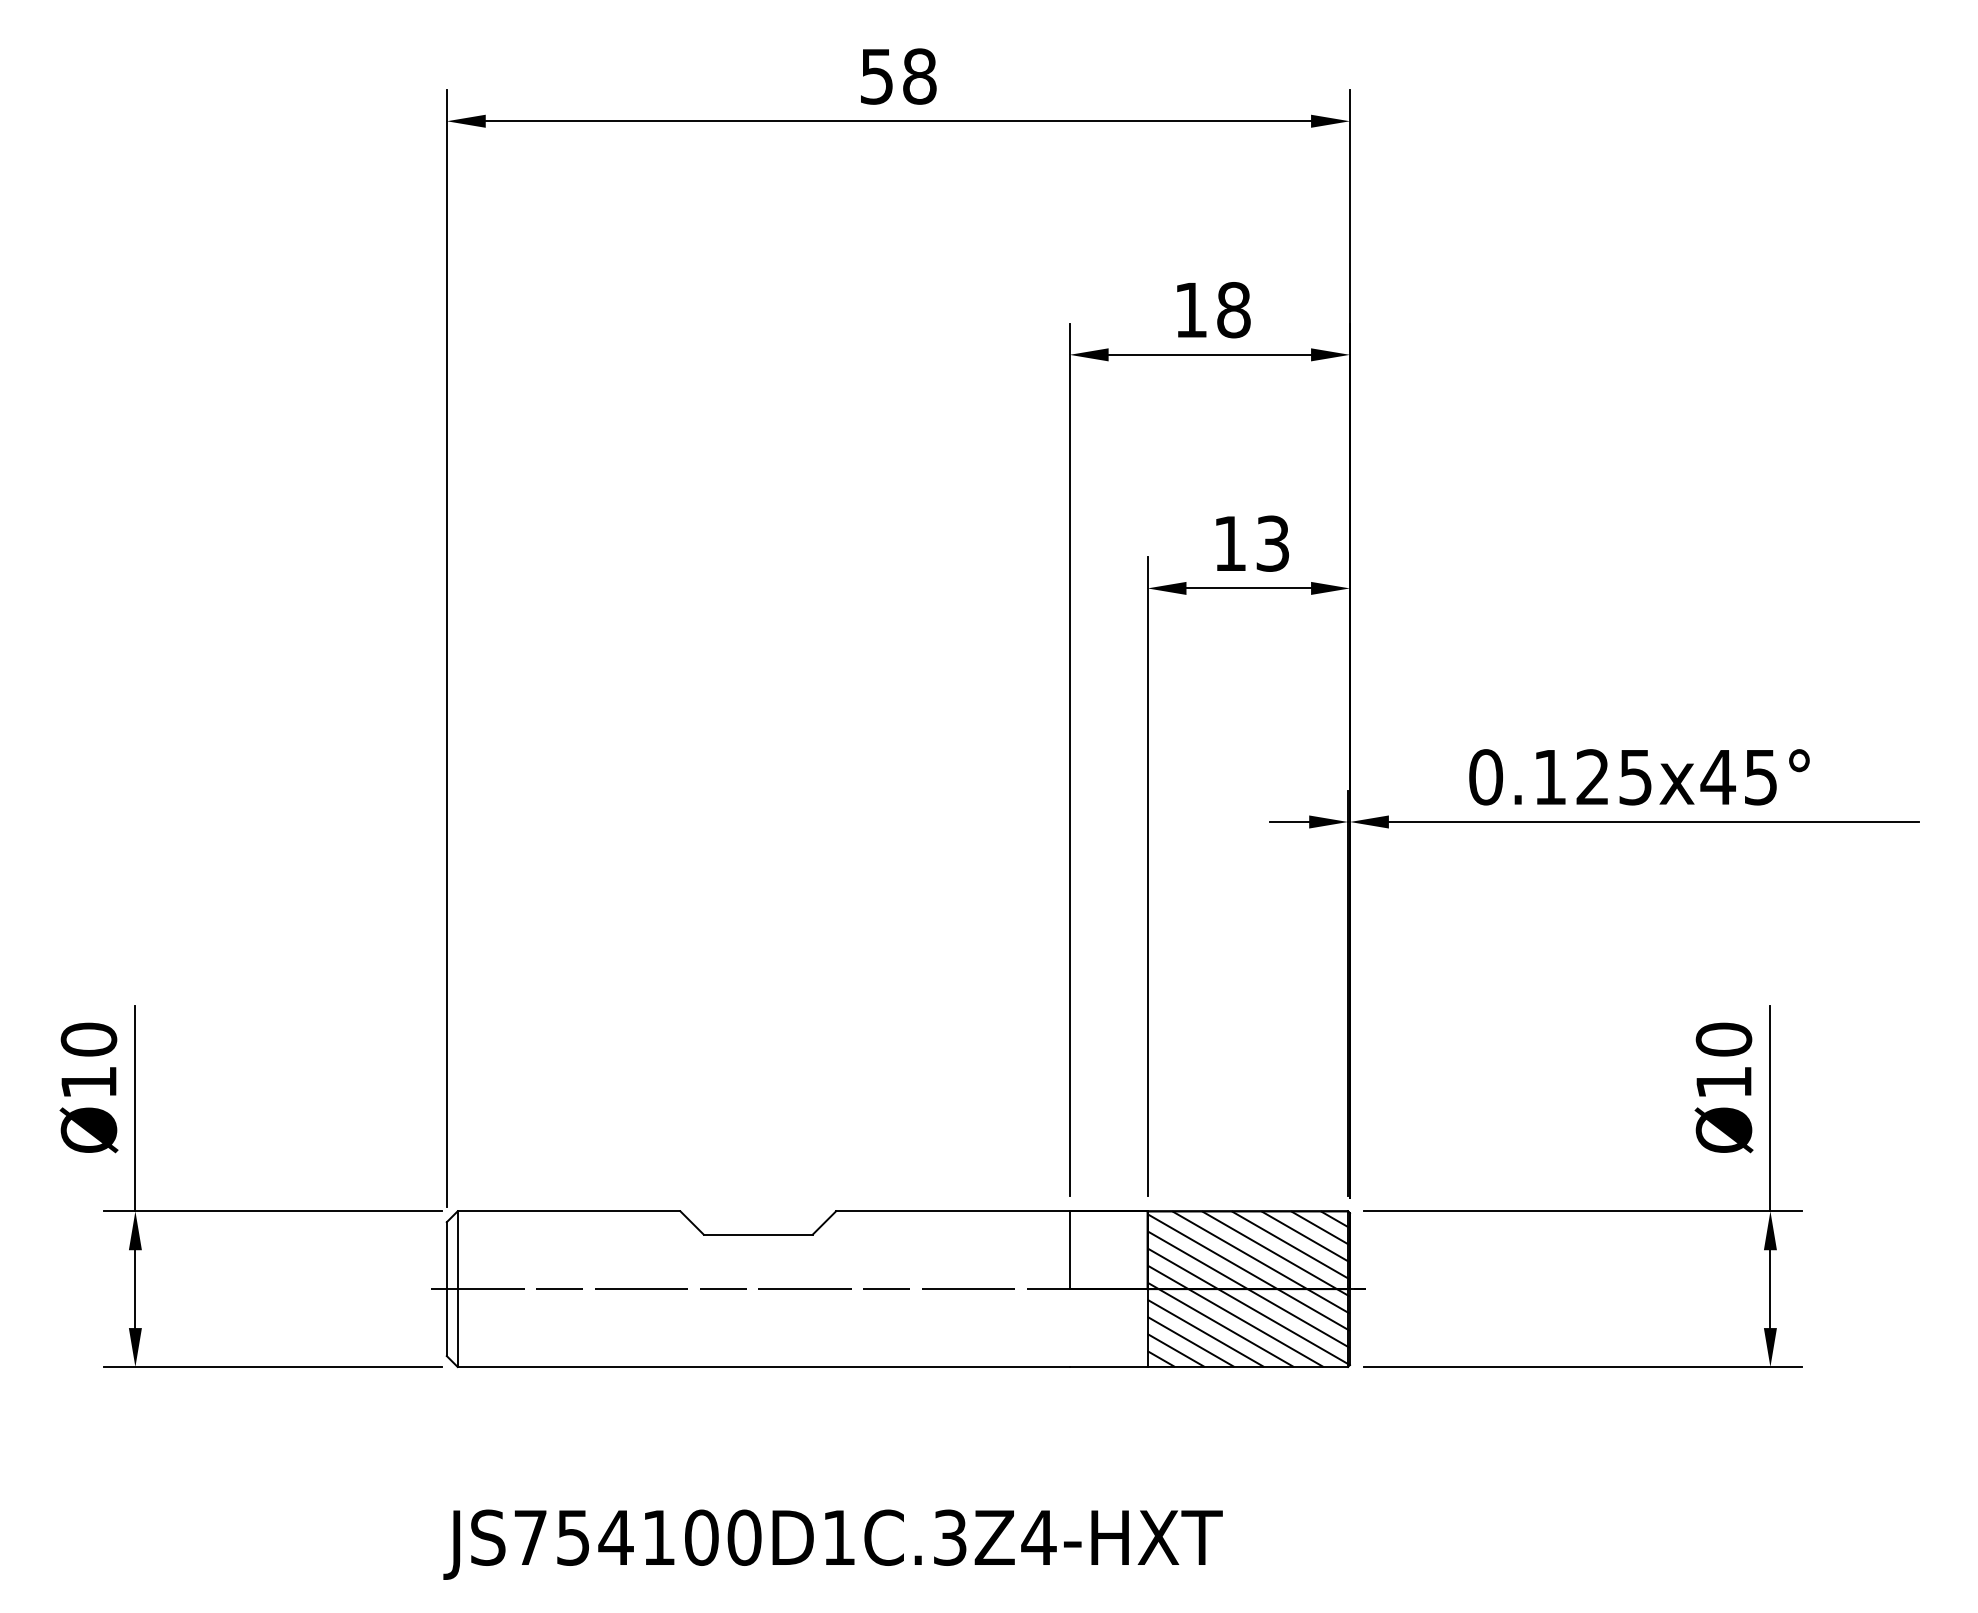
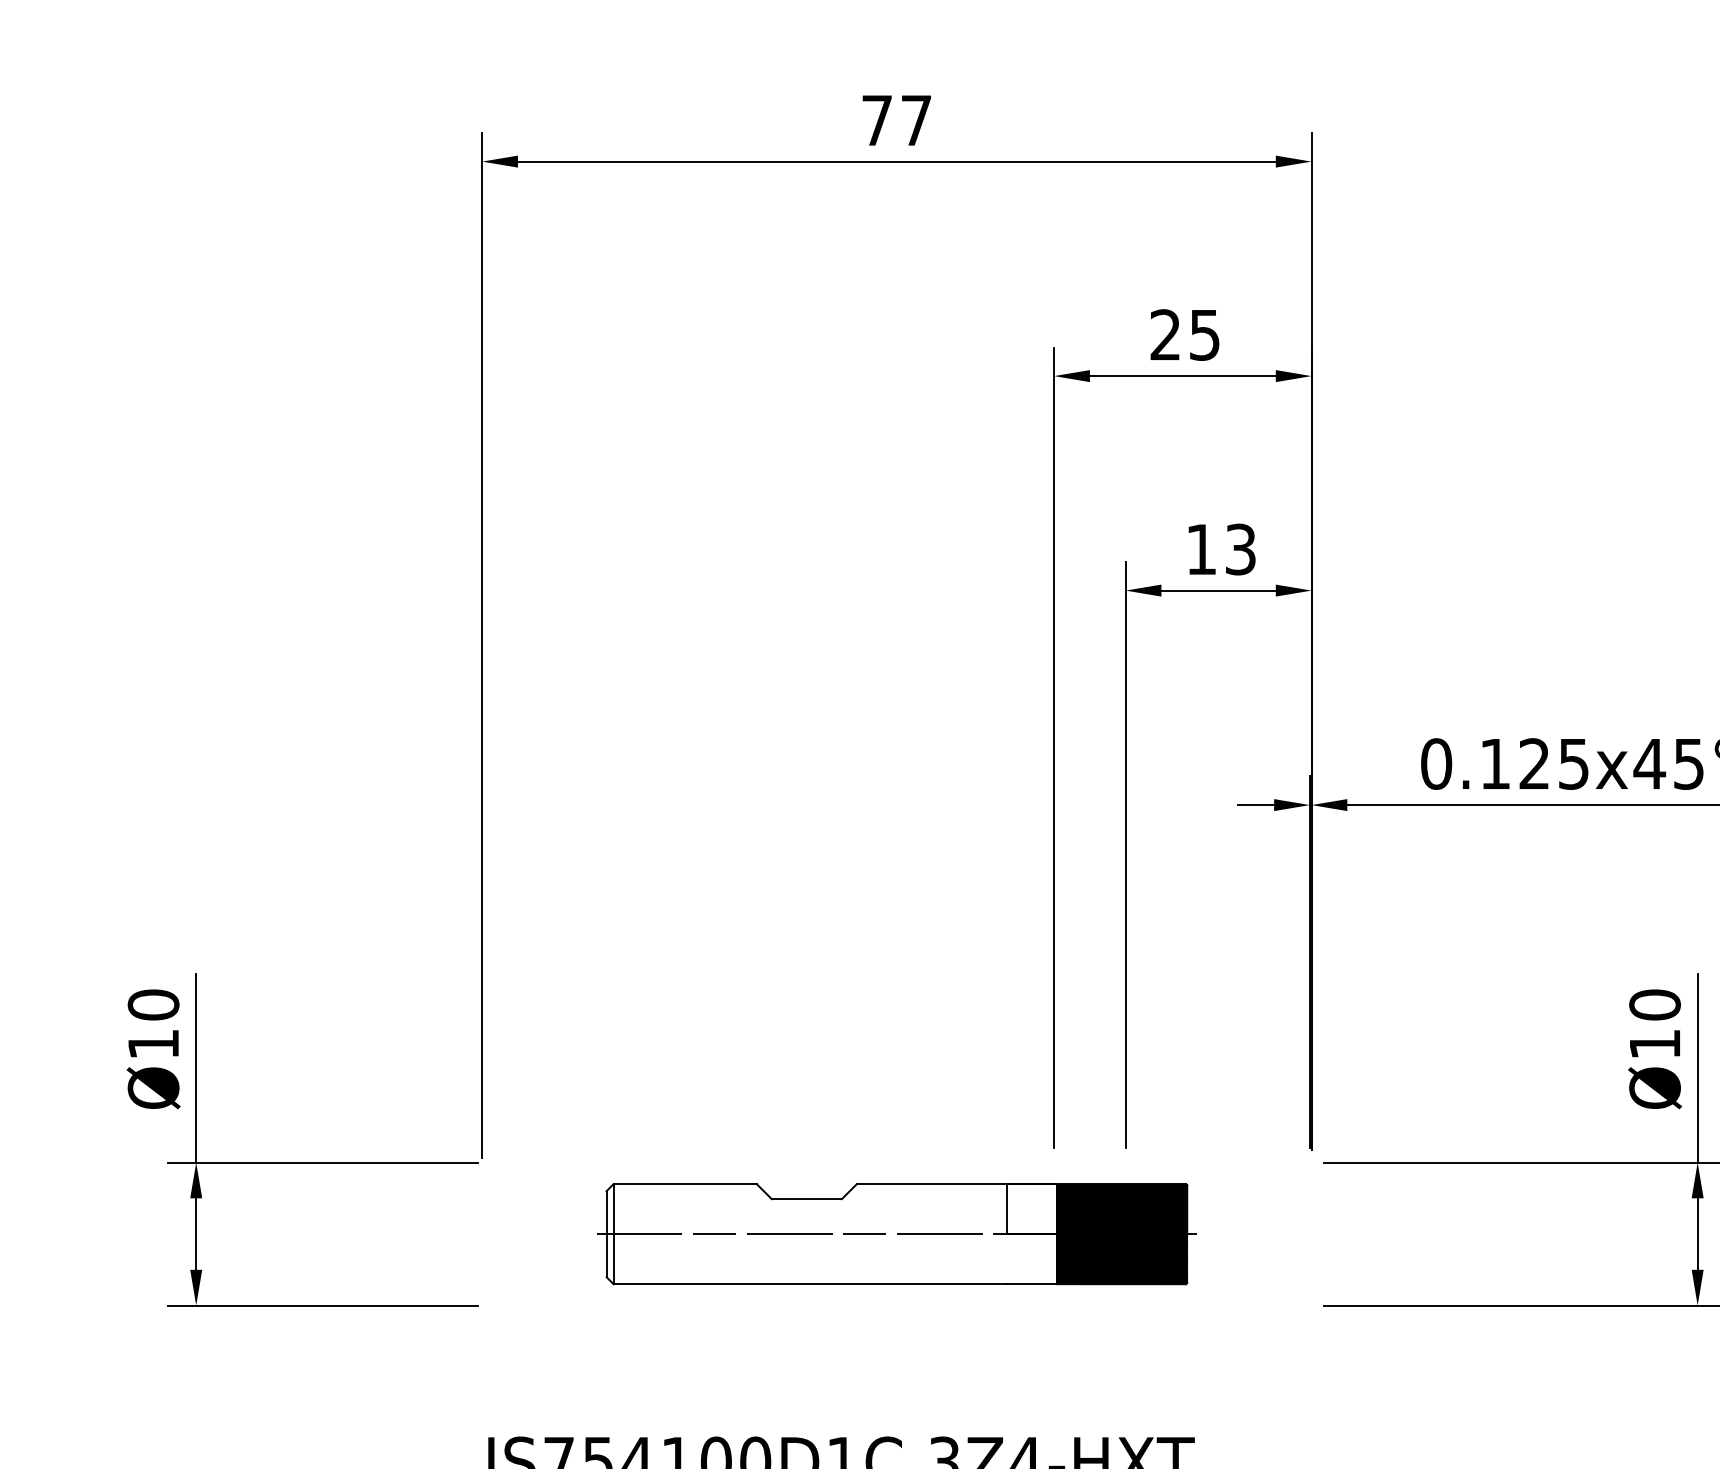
text: (898, 76) -> (896, 120), 58 -> 77
text: (1212, 310) -> (1185, 335), 18 -> 25
part: (898, 1289) -> (896, 1234), size x0.7

